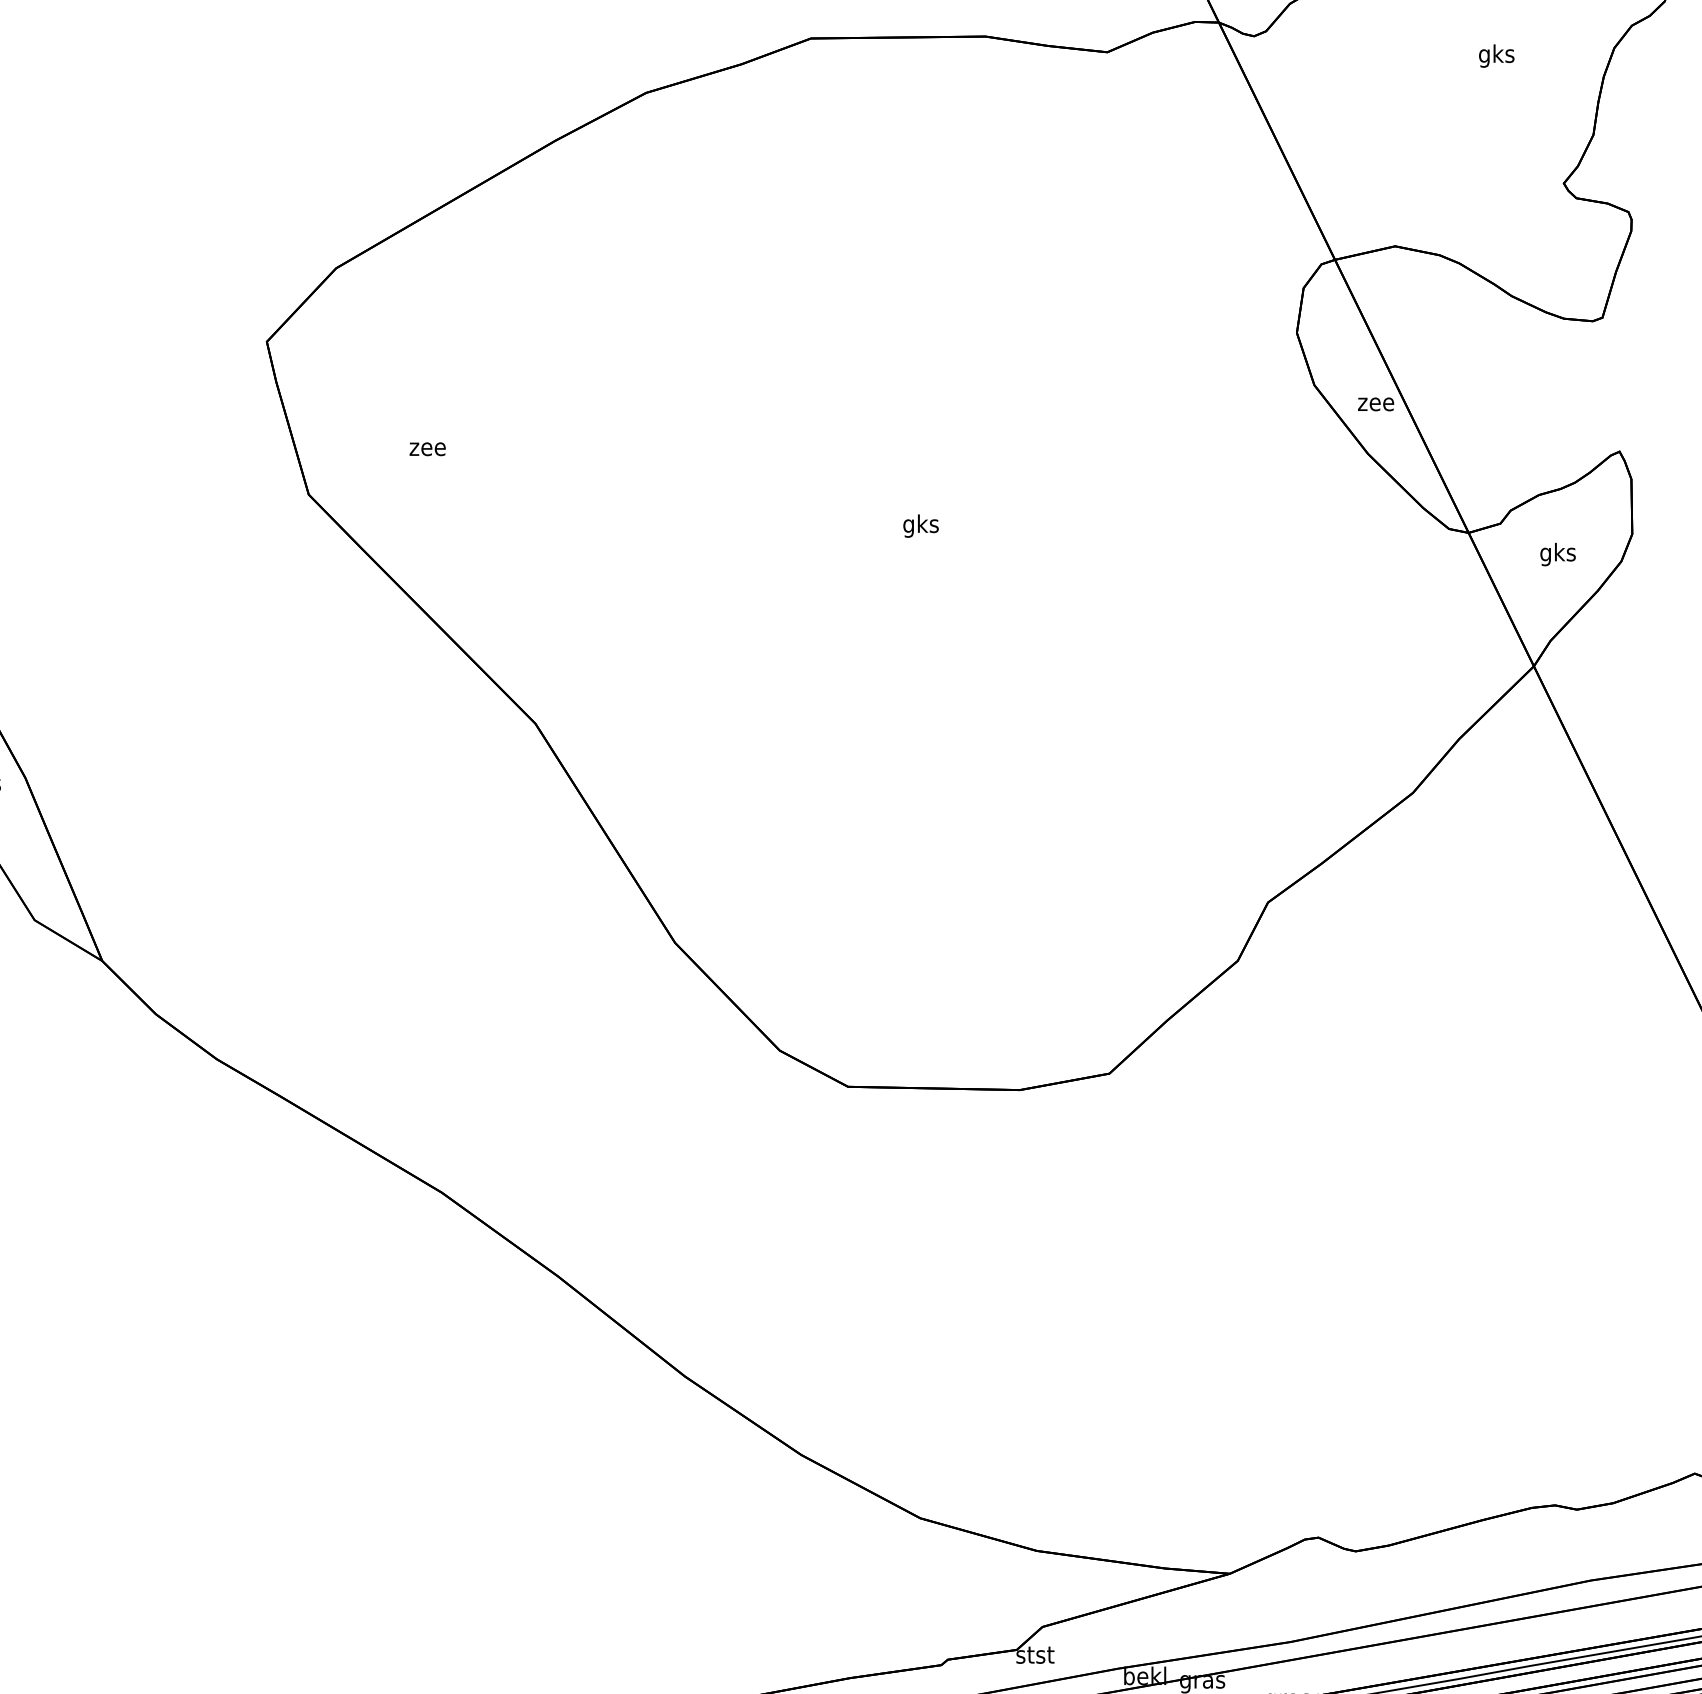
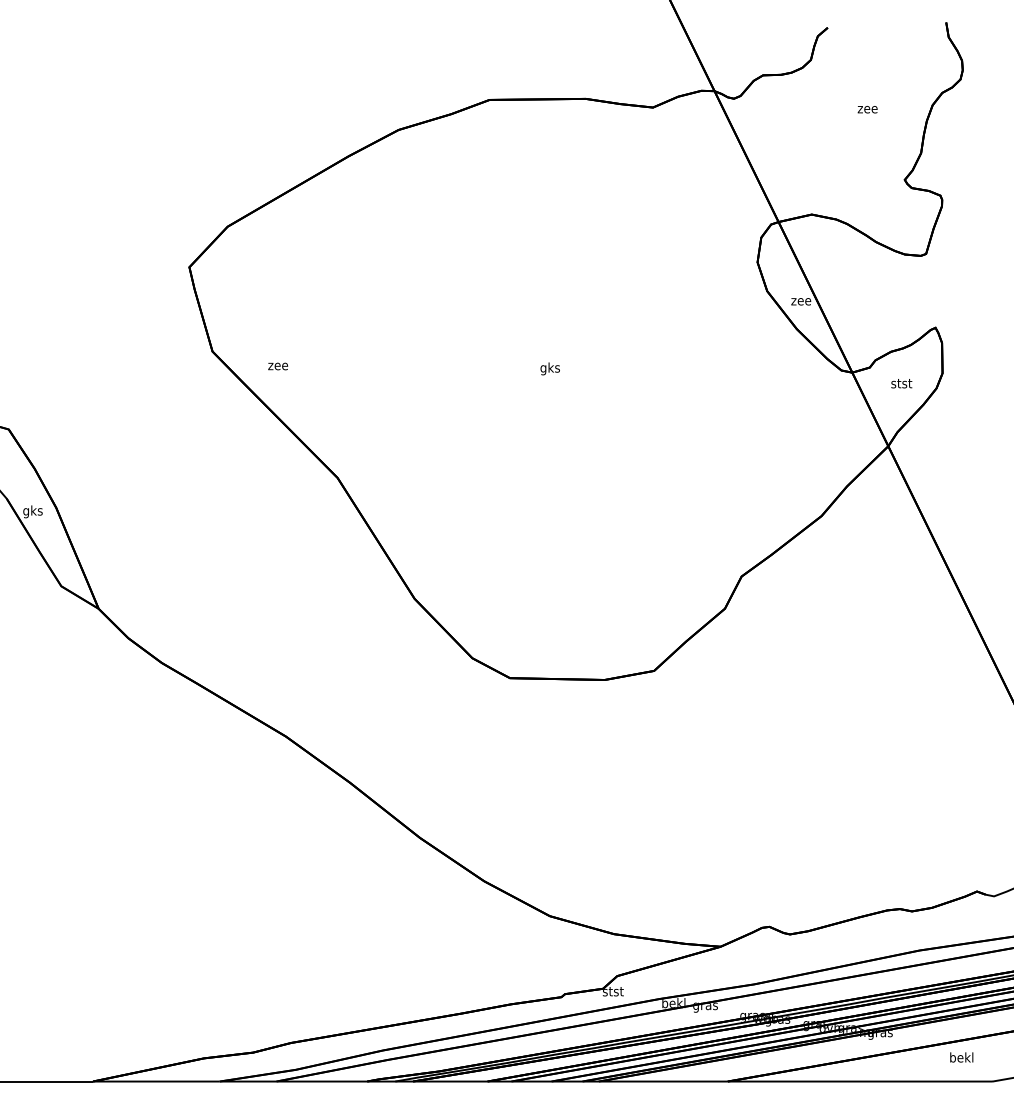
text: (1496, 55) -> (867, 109), gks -> zee
text: (428, 449) -> (278, 366), moved
text: (1557, 554) -> (901, 384), gks -> stst

